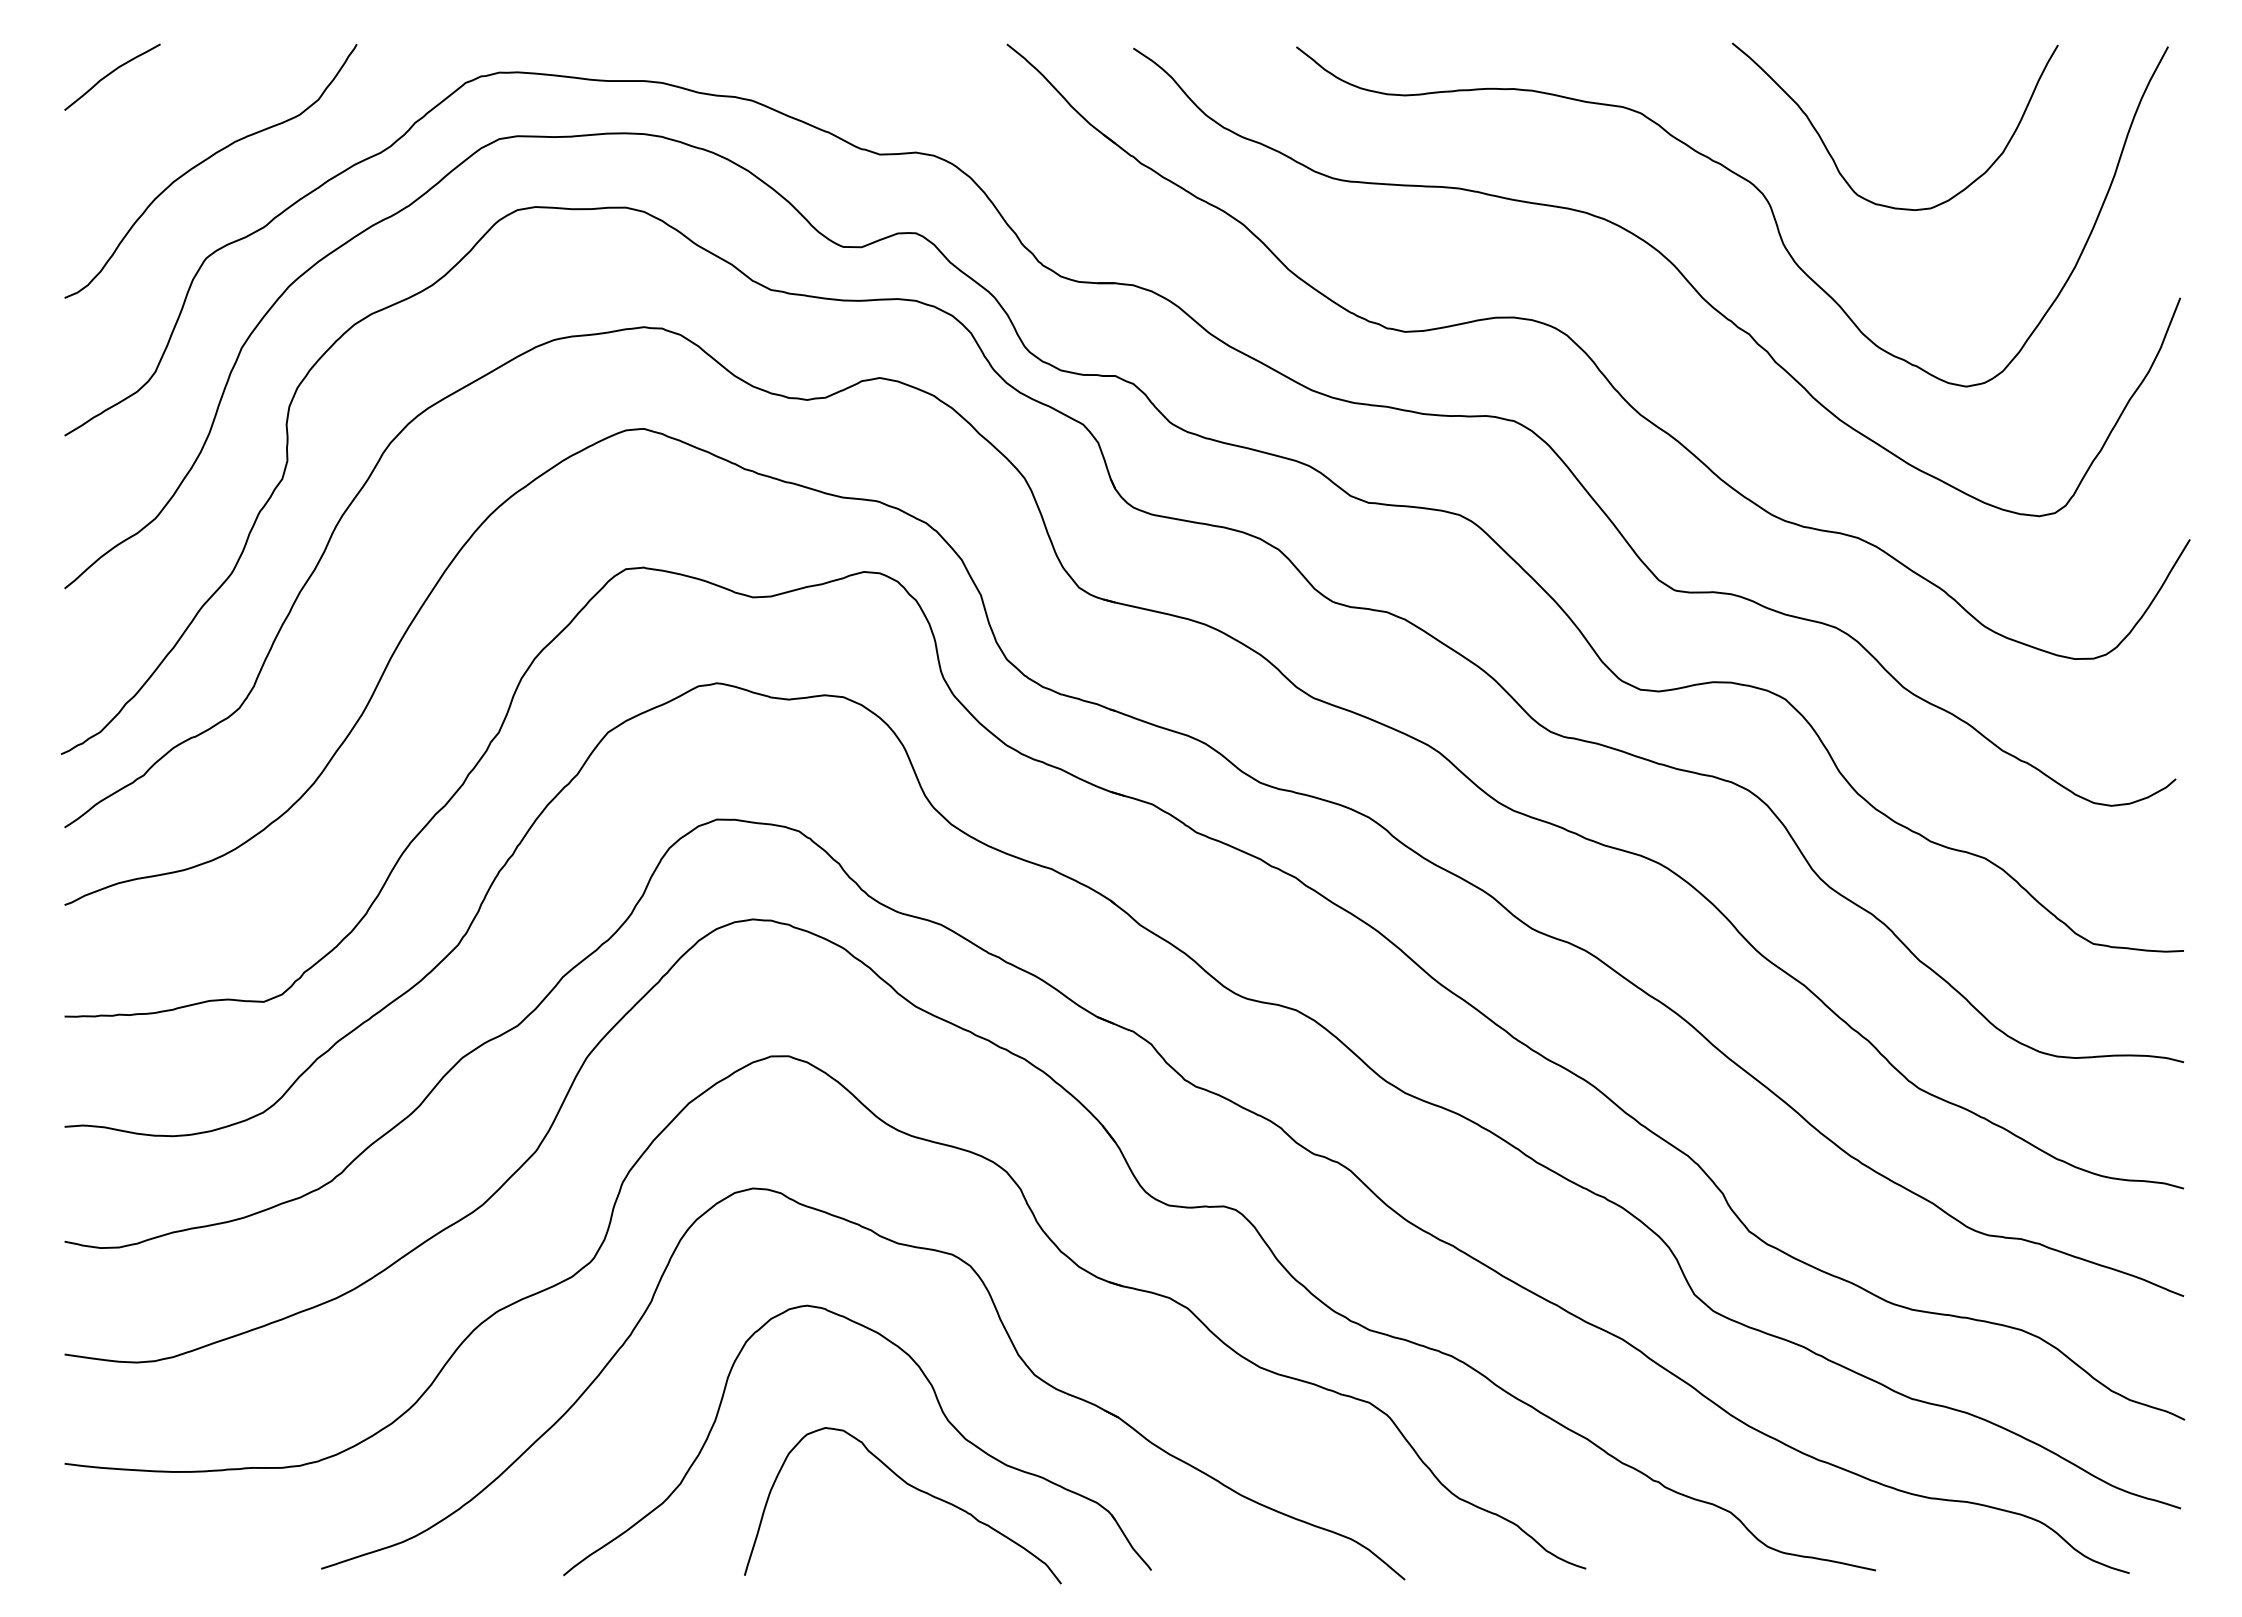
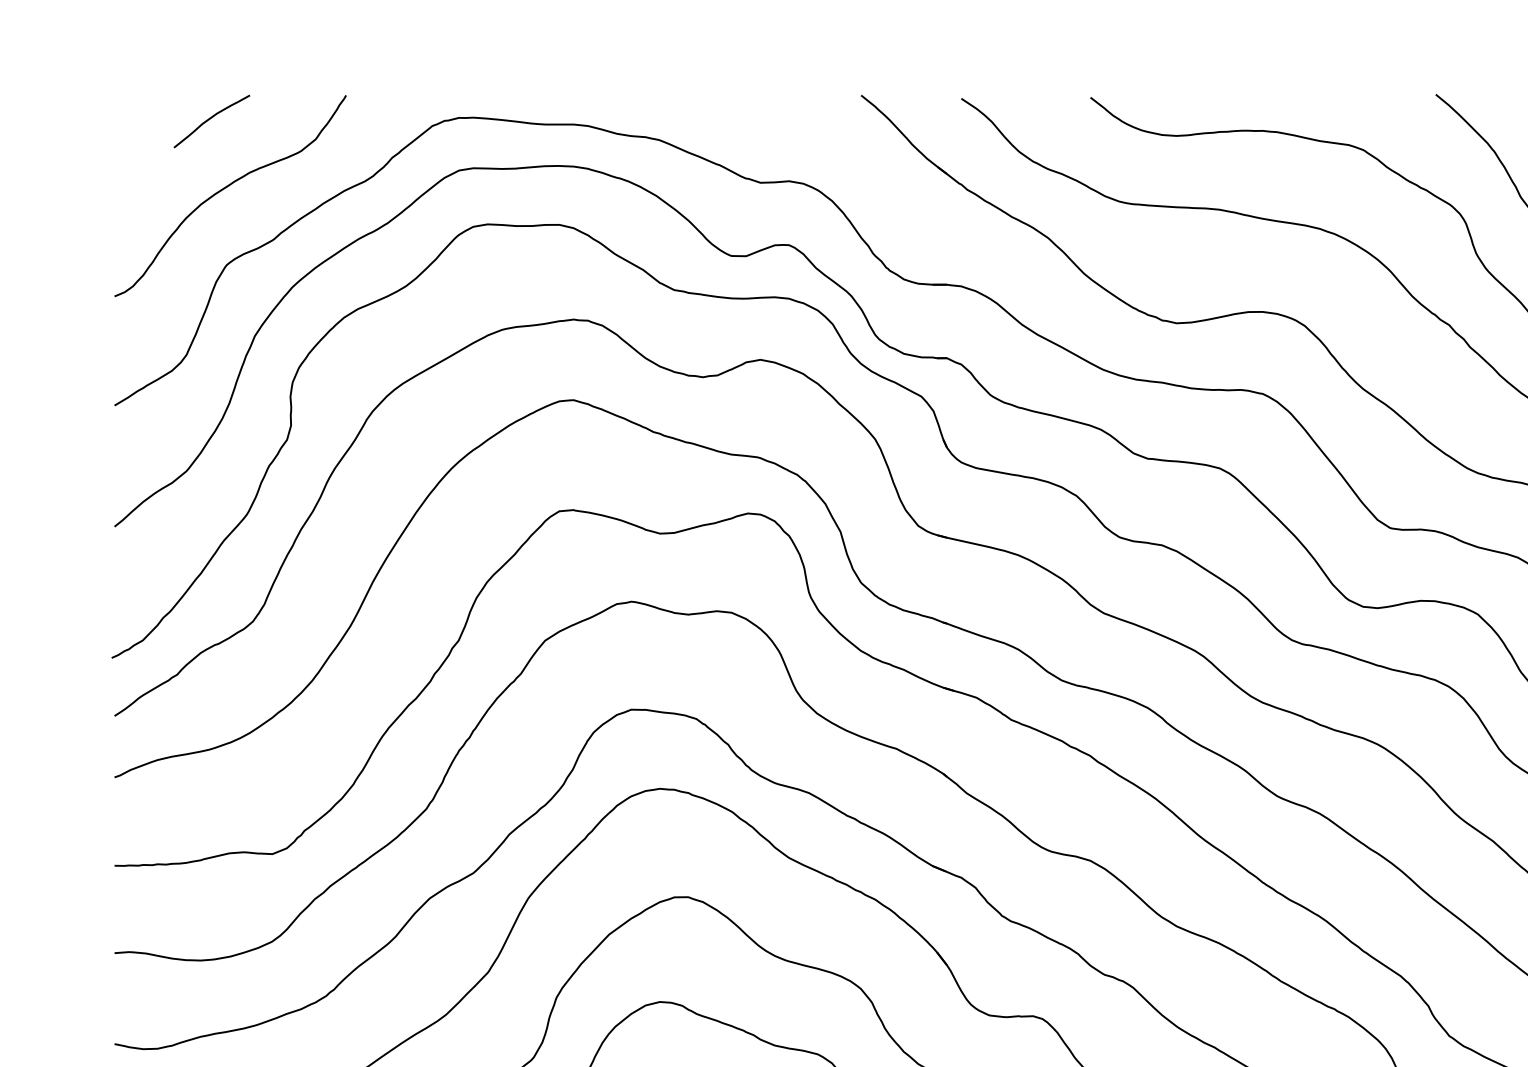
curve: (110, 74) -> (210, 119), moved

